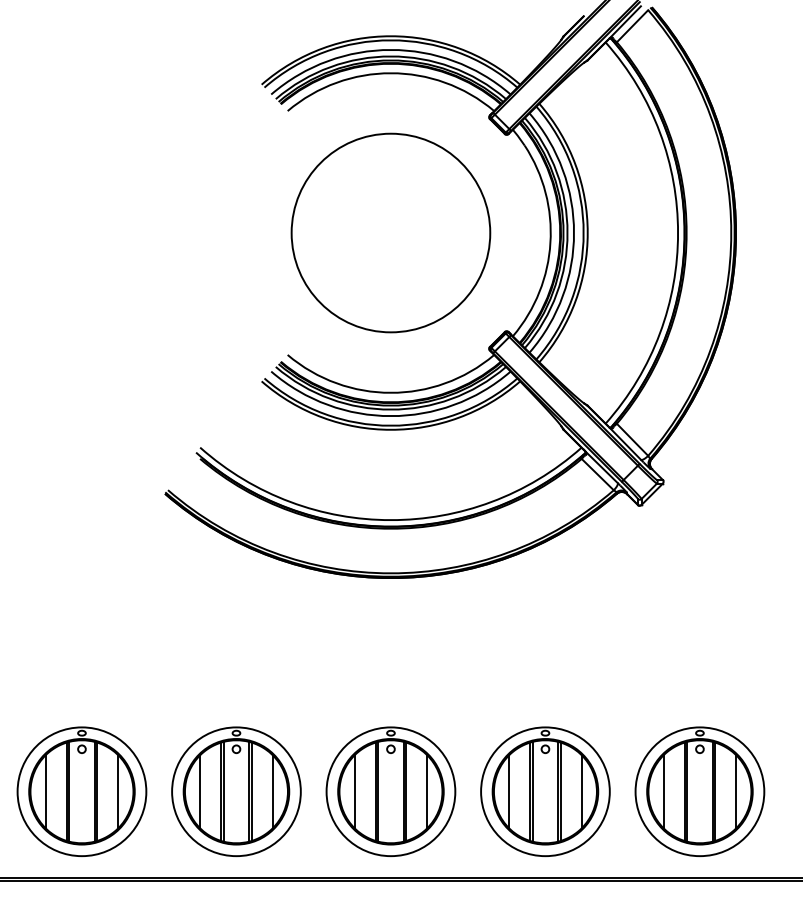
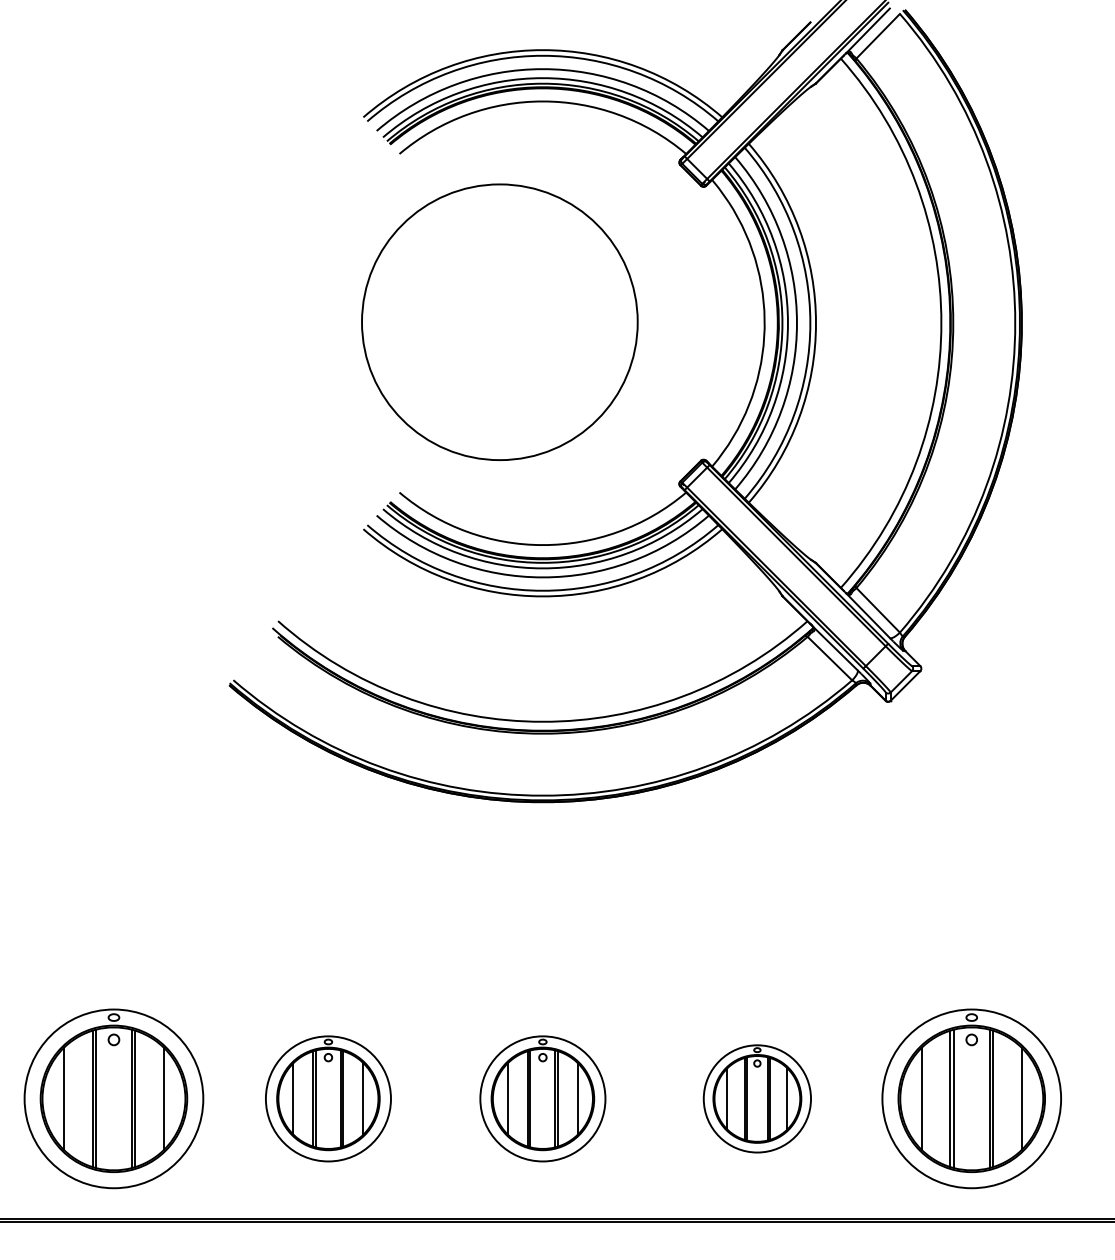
circle: (390, 232) -> (499, 321), moved
part: (236, 791) -> (328, 1098), size x0.7
part: (390, 791) -> (542, 1098), size x0.7
part: (545, 791) -> (757, 1098), size x0.6

